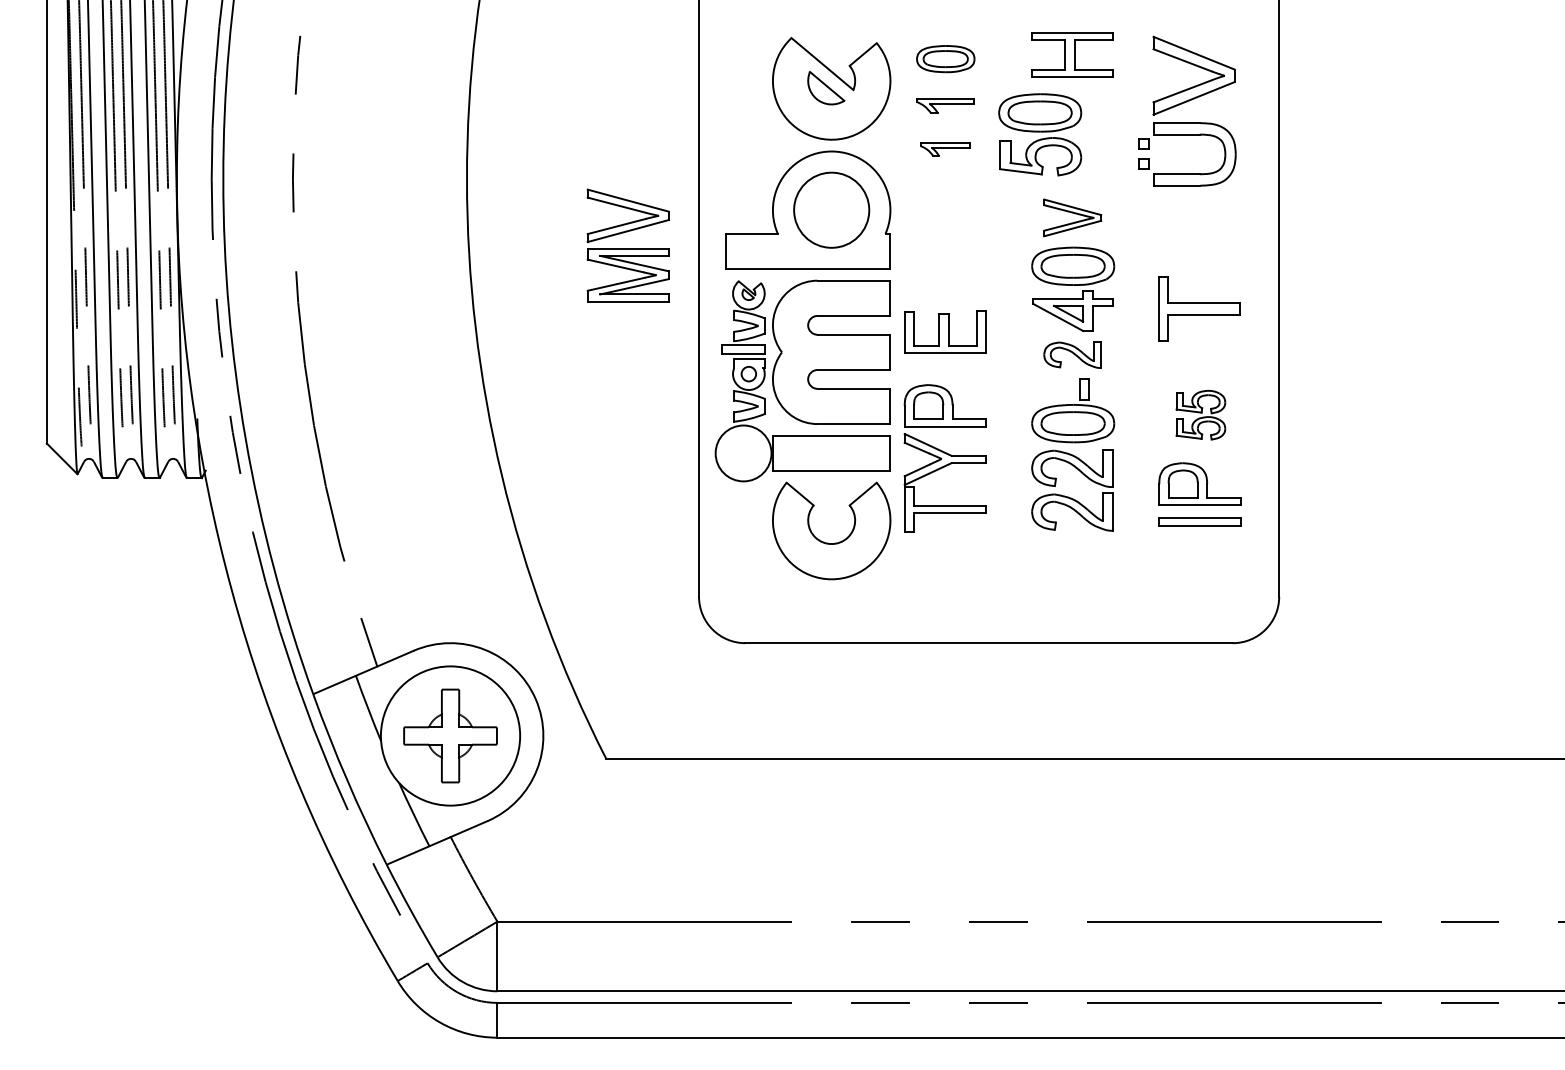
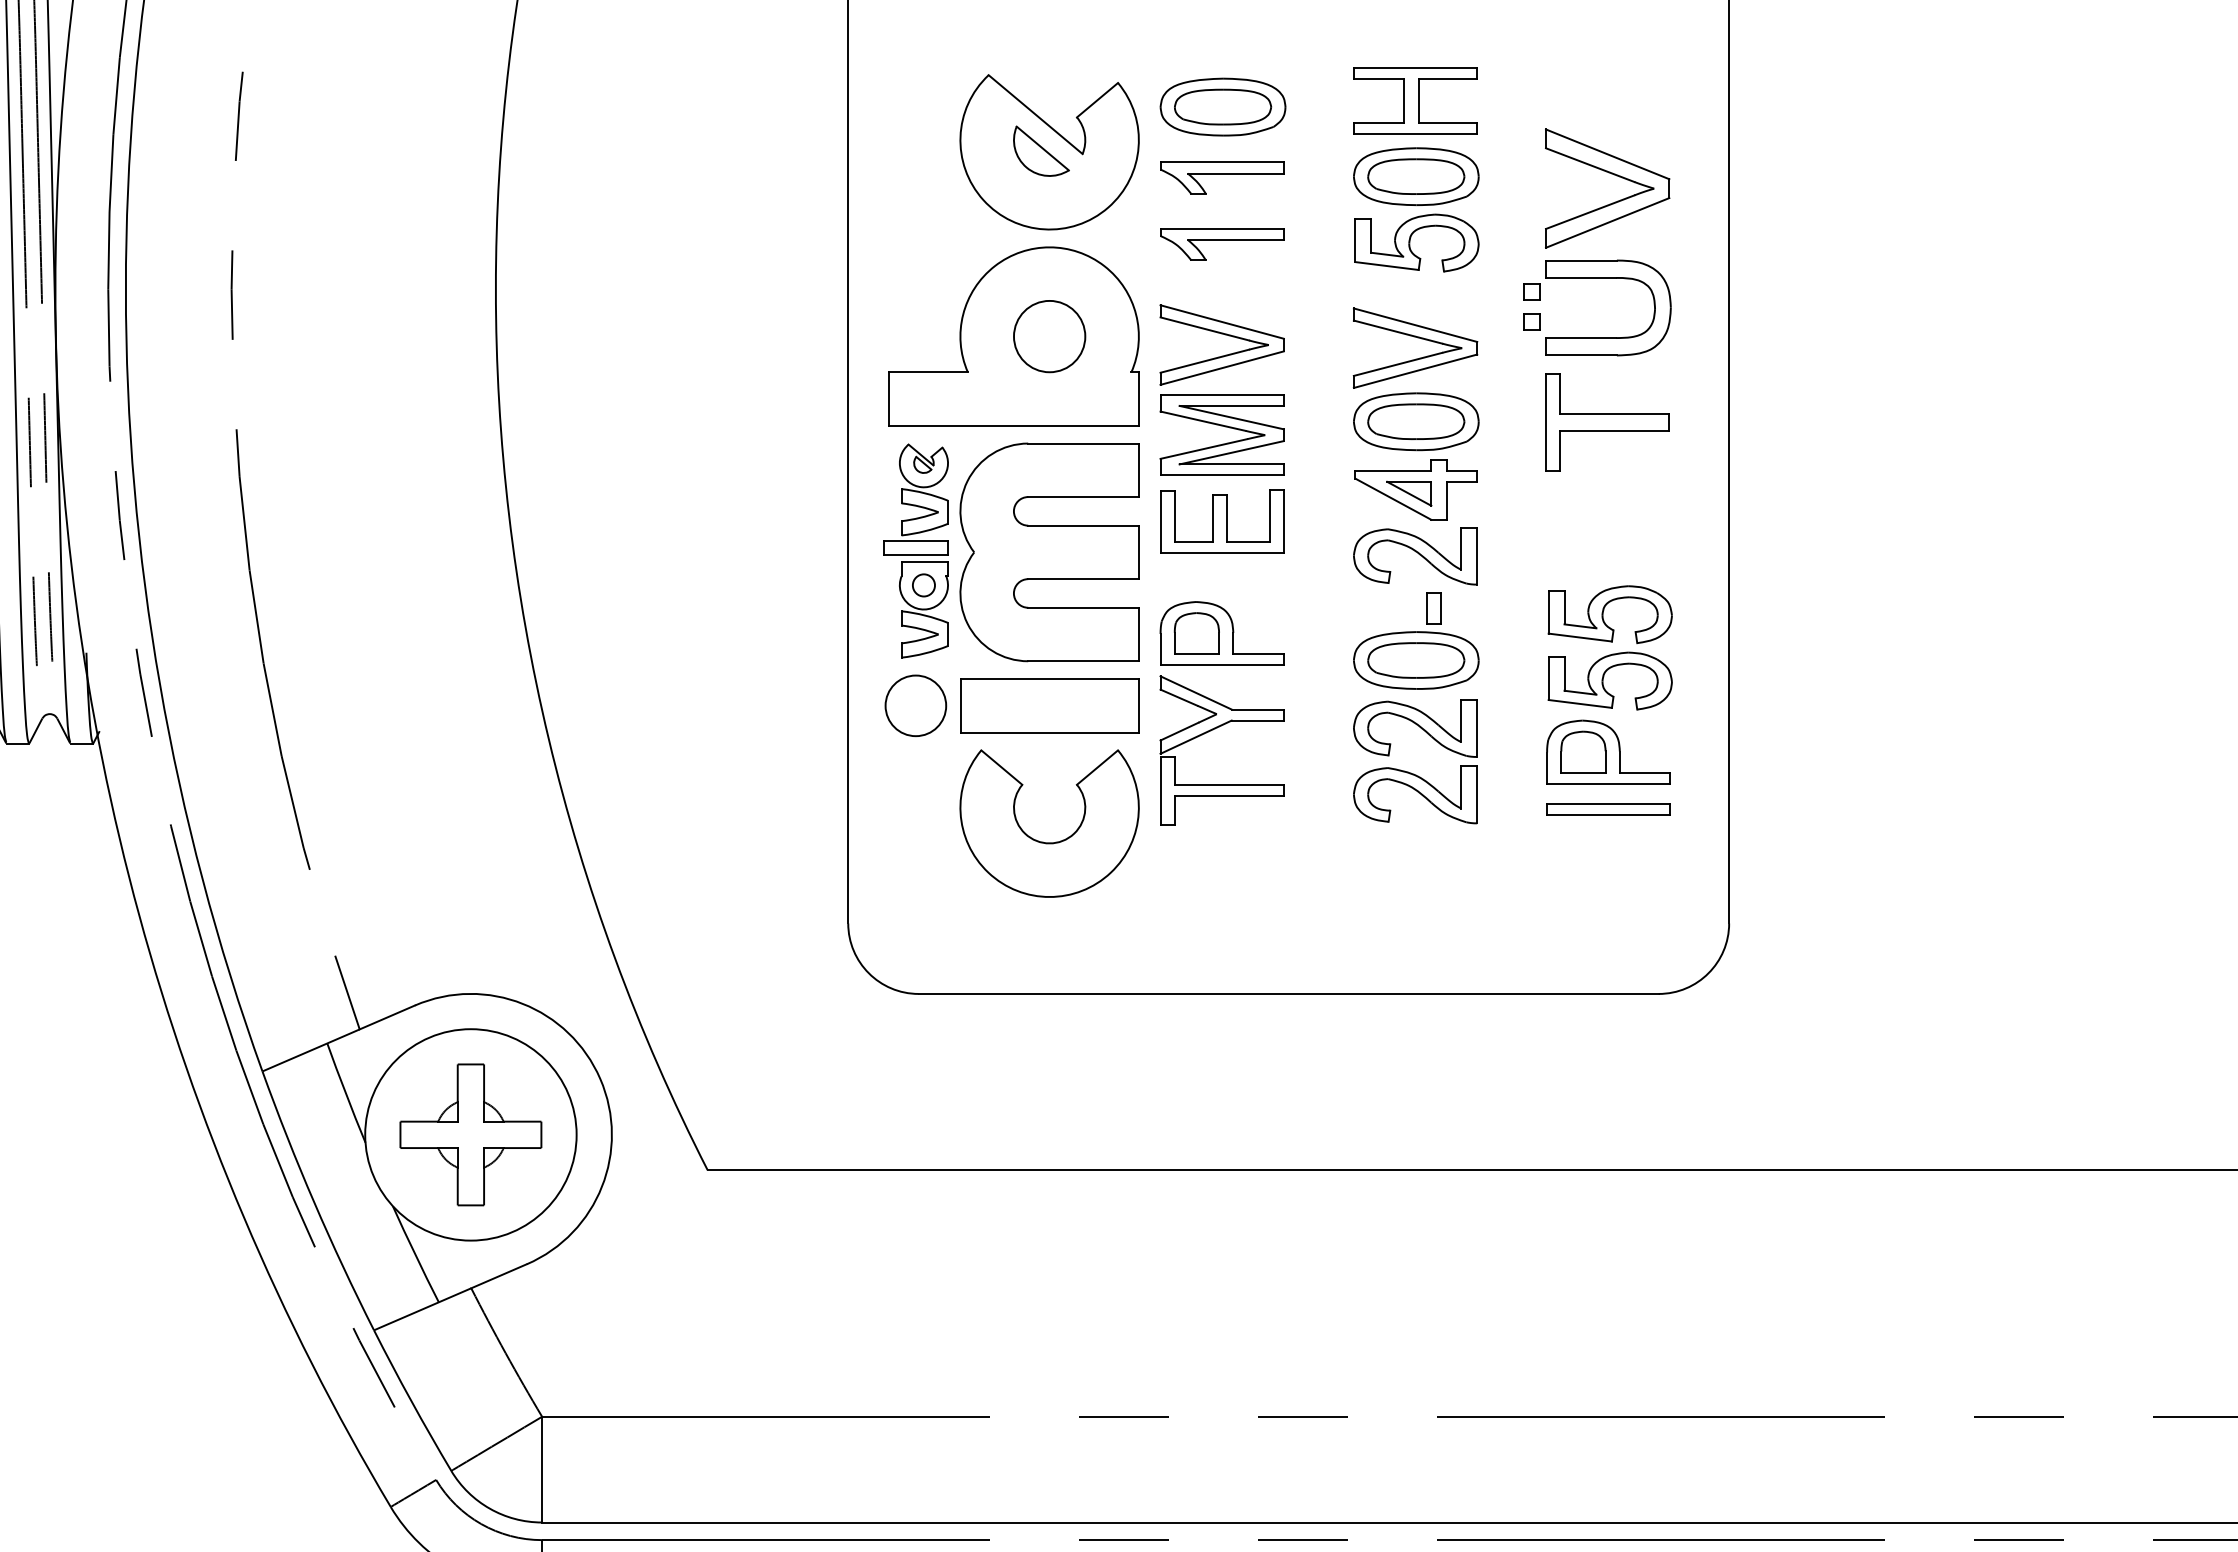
part: (945, 58) -> (1222, 106), size x1.43
part: (1184, 103) -> (1592, 230), moved
part: (945, 105) -> (1222, 177), size x1.43
part: (1040, 134) -> (1416, 209), moved
part: (945, 149) -> (1222, 244), size x1.67
circle: (831, 209) -> (1049, 335), size x0.62
part: (1072, 217) -> (1415, 347), size x1.43
part: (627, 245) -> (1220, 390), moved
part: (1199, 308) -> (1608, 421), moved
part: (1072, 354) -> (1415, 555), size x1.43
part: (1200, 414) -> (1609, 646), size x1.67
circle: (743, 453) -> (915, 705), size x0.71

